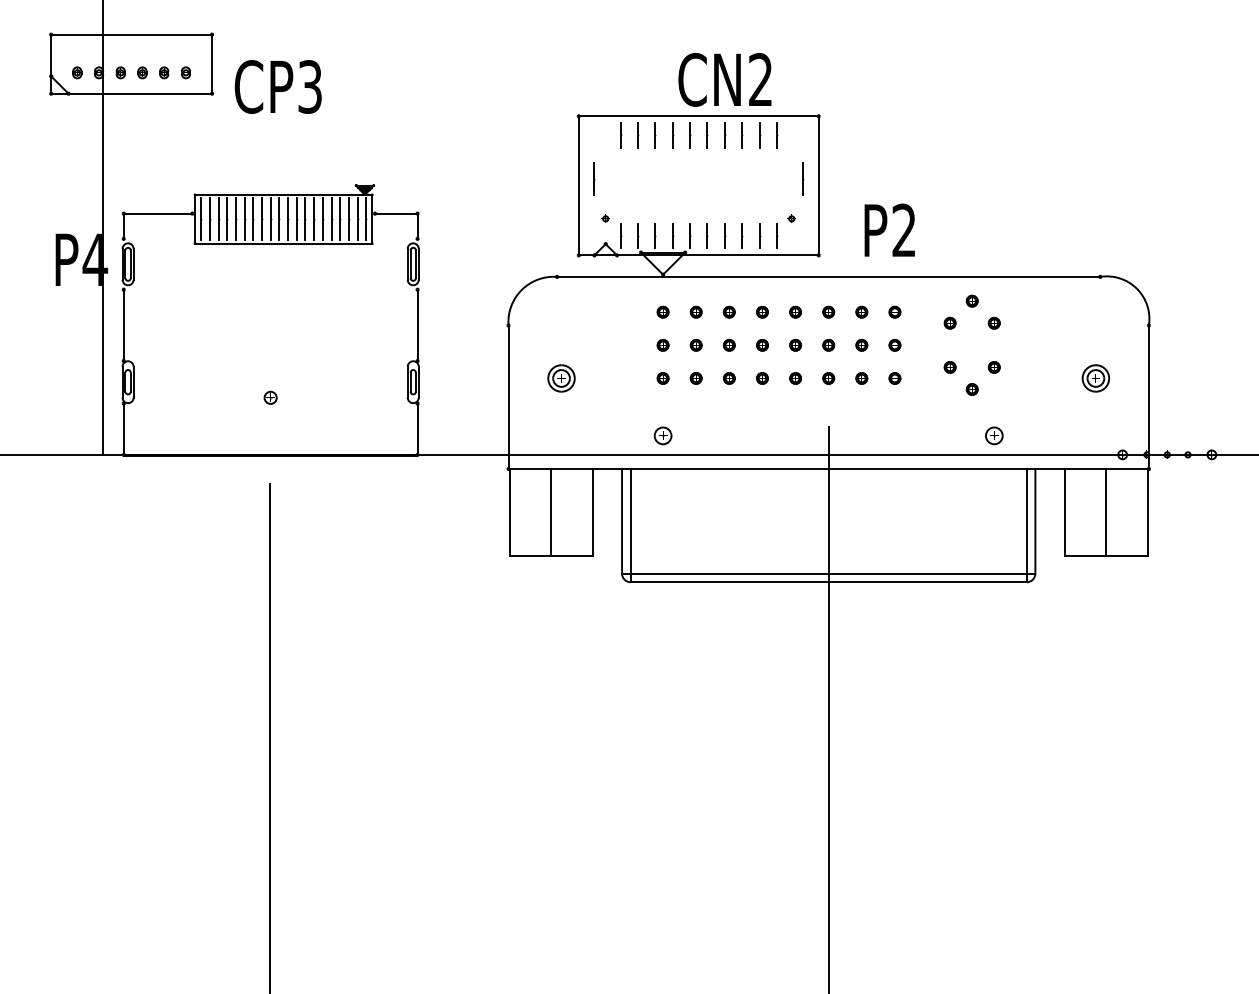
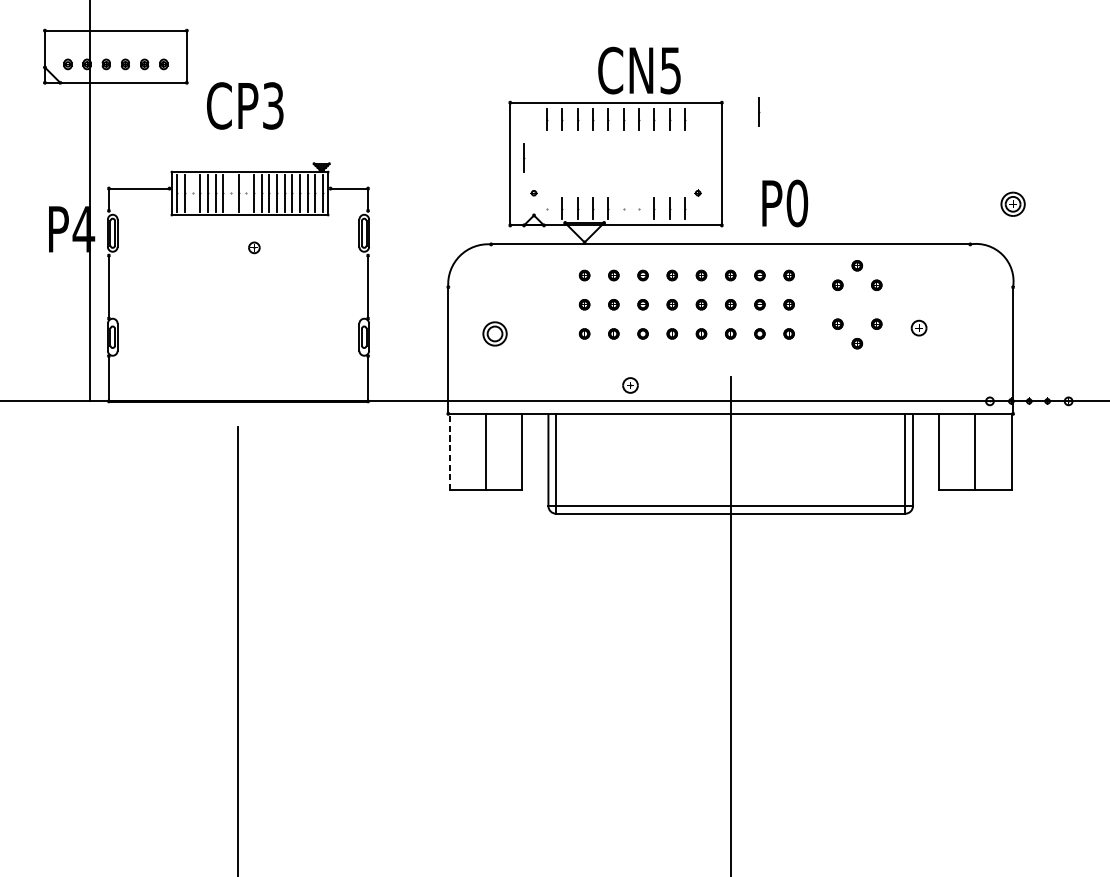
text: (760, 79) -> (670, 70), CN2 -> CN5
text: (277, 86) -> (244, 105), moved
line: (803, 178) -> (759, 111), moved
line: (218, 218) -> (192, 192), removed
line: (261, 218) -> (230, 192), removed
line: (279, 218) -> (246, 192), removed
text: (904, 230) -> (797, 203), P2 -> P0
line: (620, 236) -> (547, 208), removed
line: (707, 236) -> (623, 208), removed
line: (724, 236) -> (638, 208), removed
part: (1095, 378) -> (1012, 204), moved
part: (270, 397) -> (254, 247), moved
part: (662, 435) -> (629, 385), moved
part: (994, 435) -> (919, 327), moved
line: (510, 512) -> (450, 452), solid -> dashed

